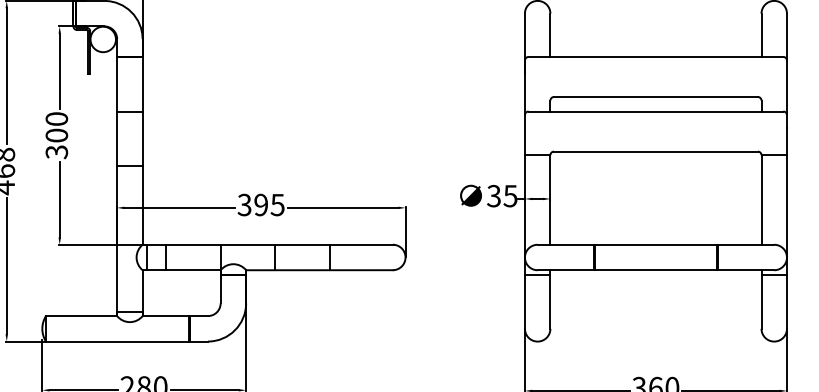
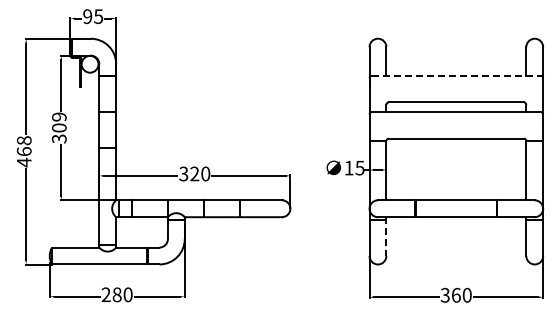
line: (656, 56) -> (456, 75), solid -> dashed
text: (57, 118) -> (59, 116), 300 -> 309
text: (493, 195) -> (348, 167), 35 -> 15
text: (269, 204) -> (200, 173), 395 -> 320
line: (550, 300) -> (386, 237), solid -> dashed

